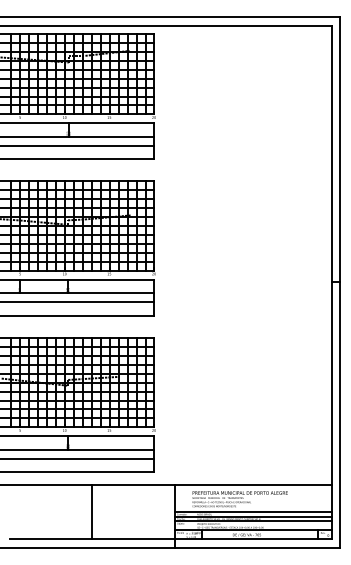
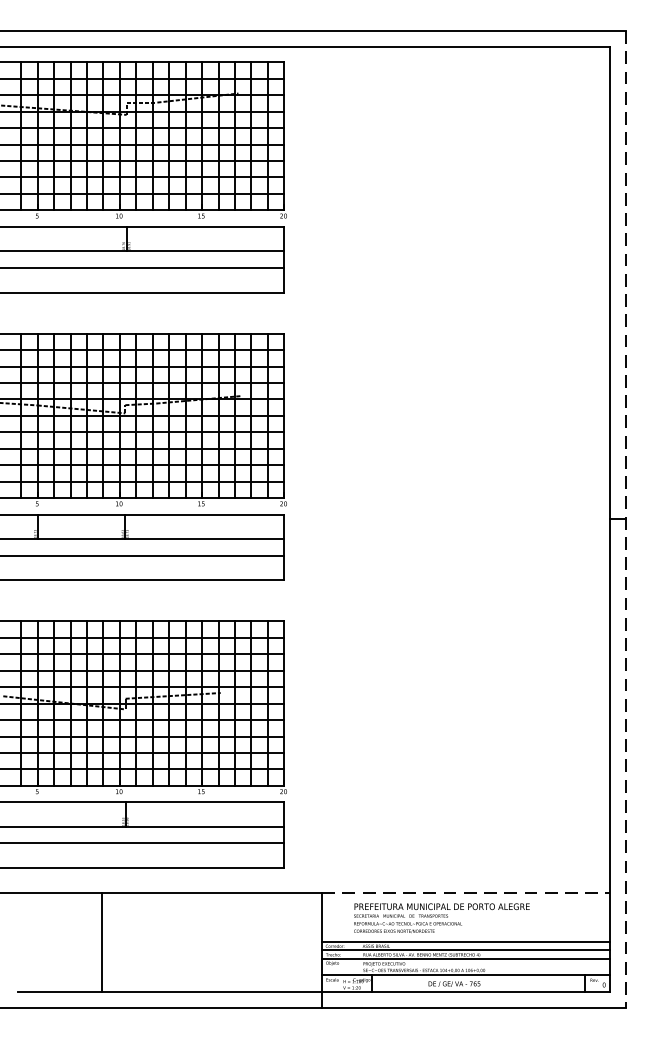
line: (340, 282) -> (626, 519), solid -> dashed
line: (253, 485) -> (466, 892), solid -> dashed
line: (92, 512) -> (102, 942), moved

